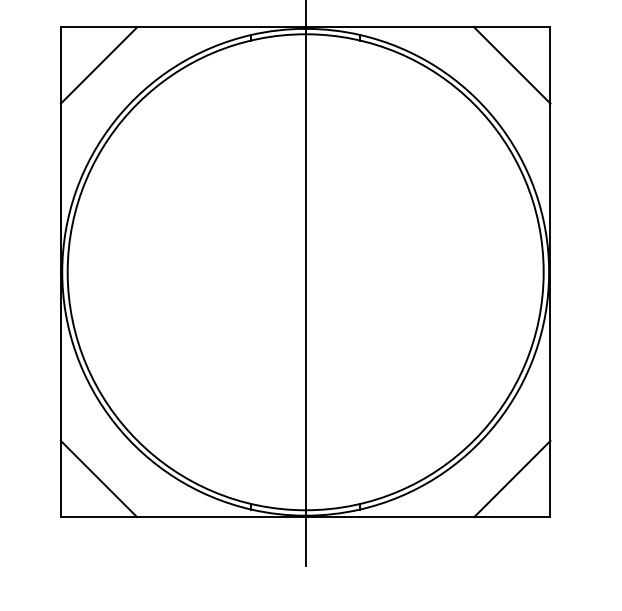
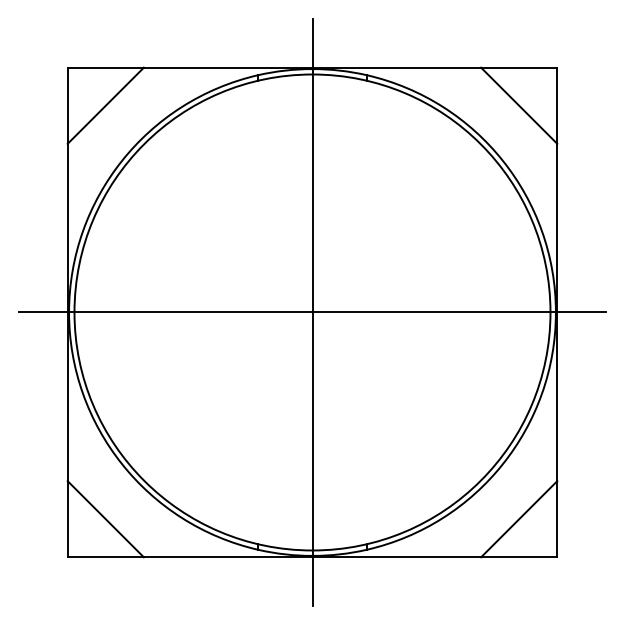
line: (305, 272) -> (312, 312), added

